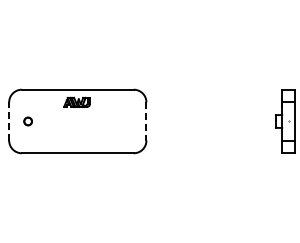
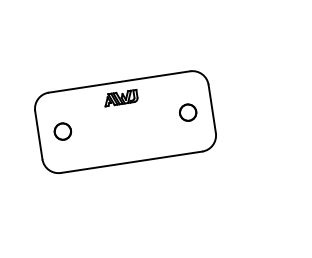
line: (9, 121) -> (39, 135), dashed -> solid
part: (27, 121) -> (61, 131), size x1.67
circle: (127, 121) -> (188, 112), added
line: (146, 121) -> (212, 109), dashed -> solid

